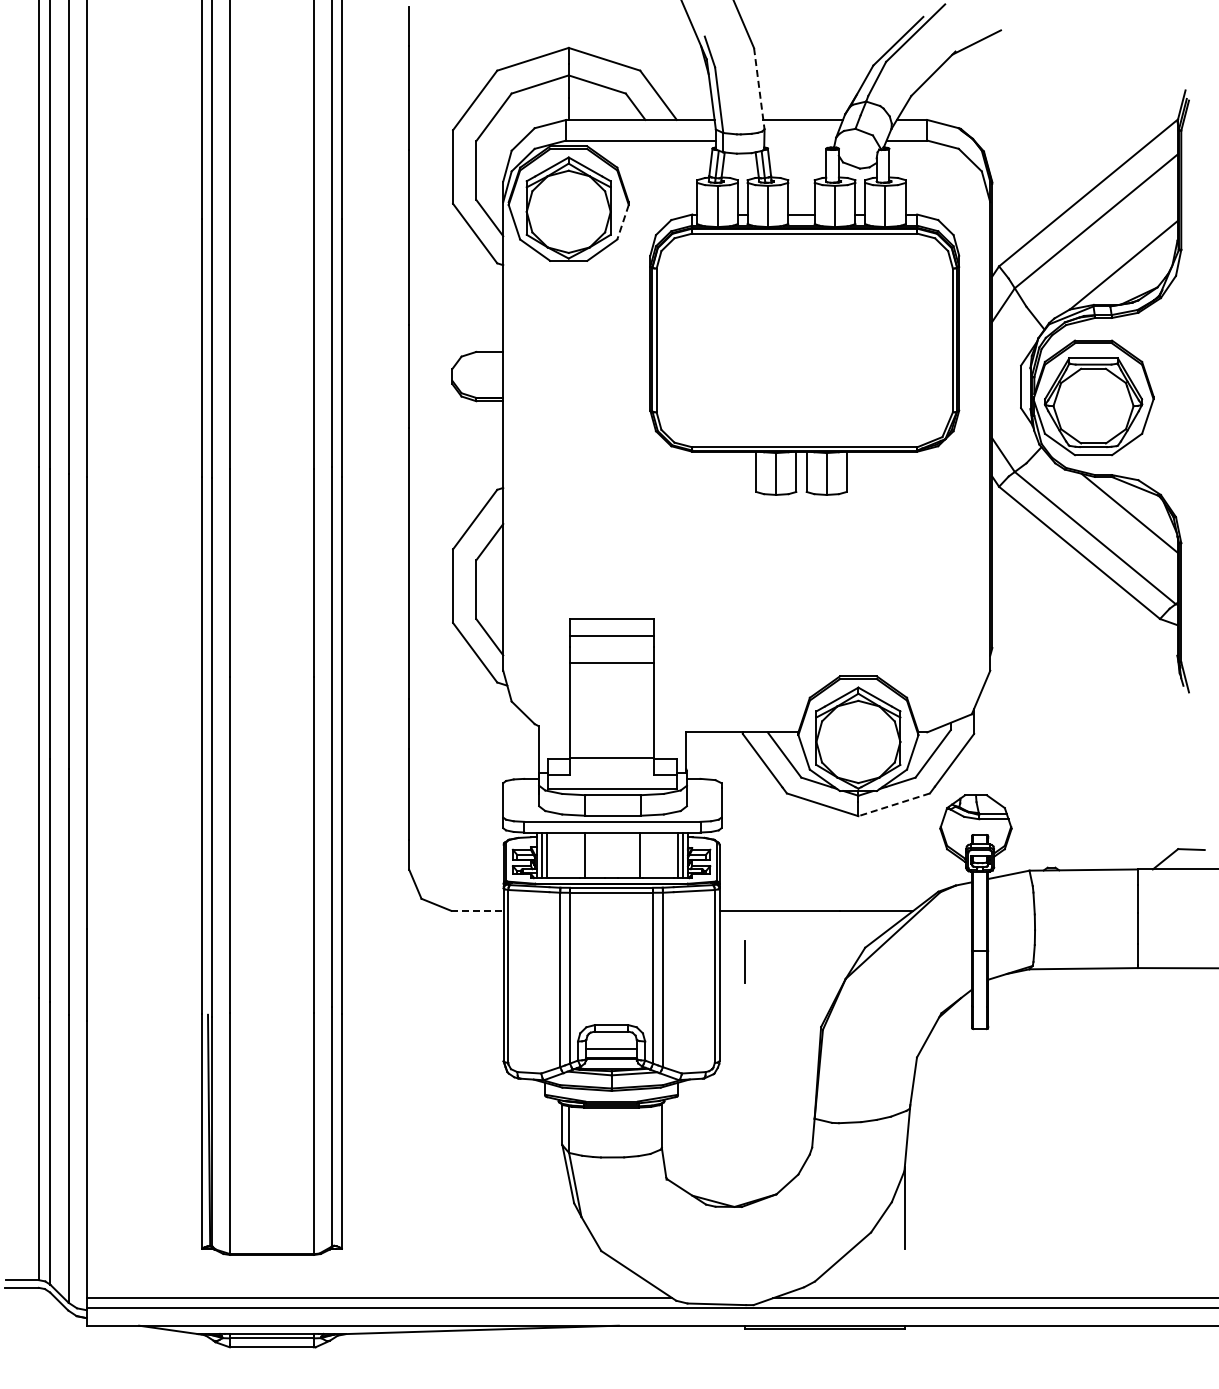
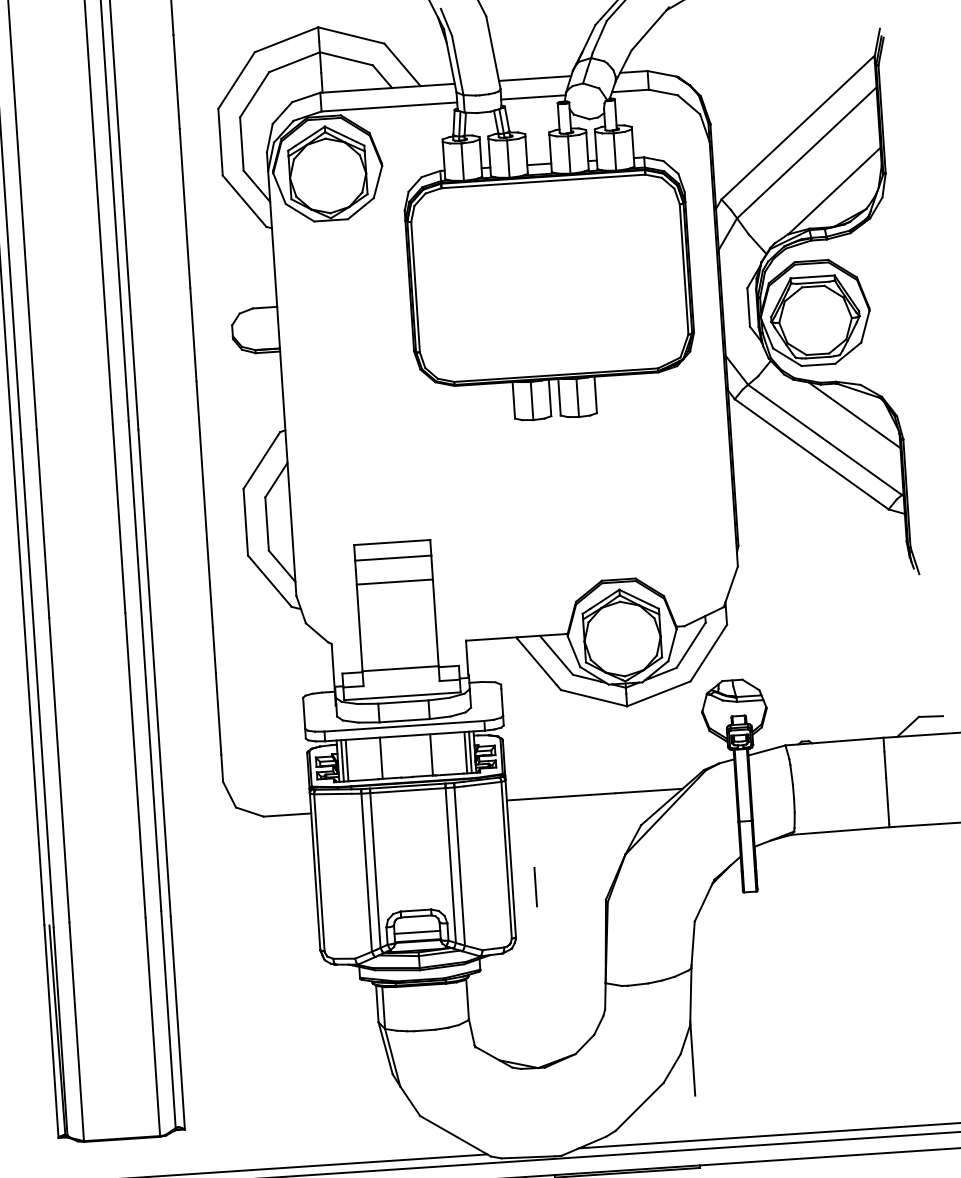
line: (759, 88) -> (493, 52), dashed -> solid
line: (799, 140) -> (533, 97), added
line: (622, 222) -> (377, 182), dashed -> solid
line: (894, 804) -> (659, 693), dashed -> solid
line: (477, 910) -> (287, 814), dashed -> solid
line: (744, 961) -> (535, 886), moved

